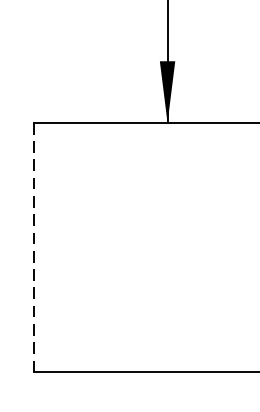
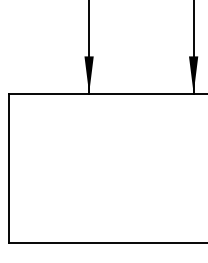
line: (33, 247) -> (8, 168), dashed -> solid

